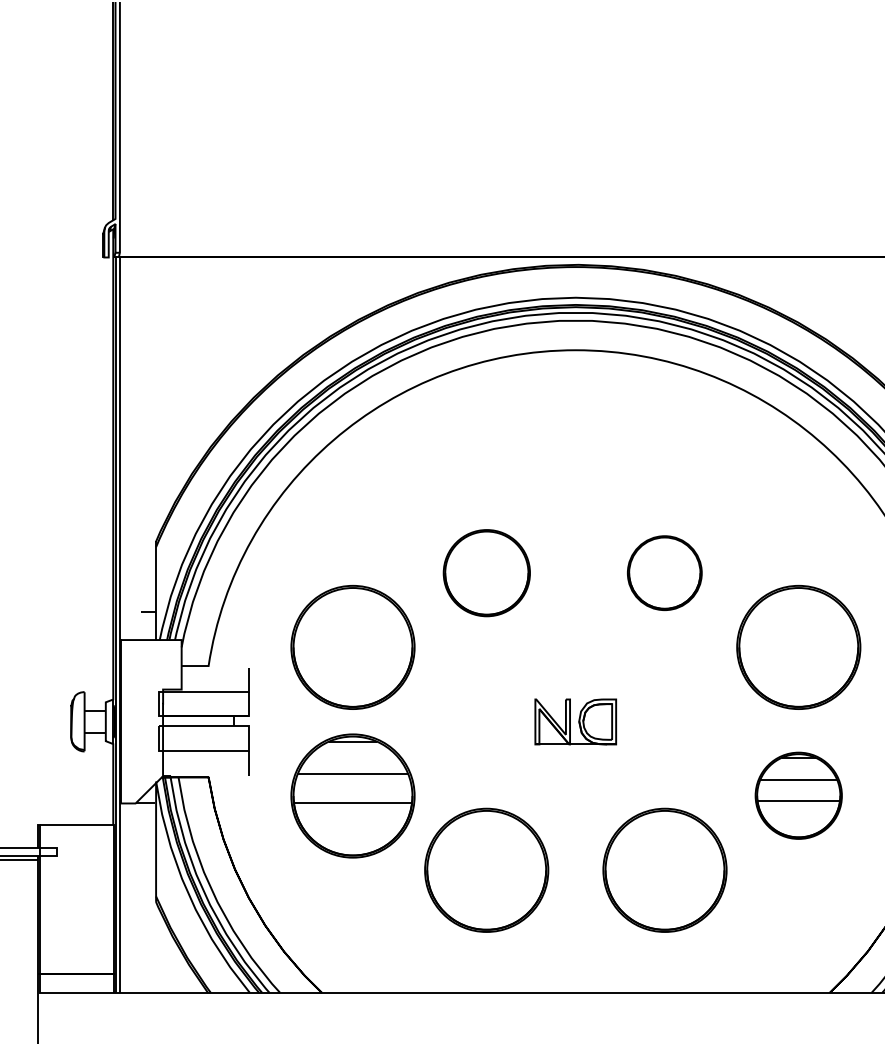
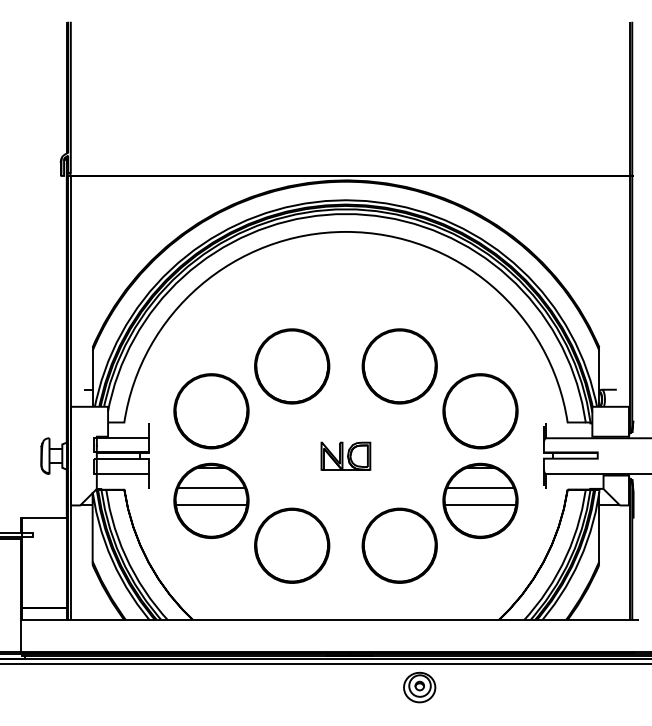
part: (487, 573) -> (292, 366), size x1.43
part: (664, 573) -> (399, 366), size x1.67
part: (798, 795) -> (480, 500), size x1.43

